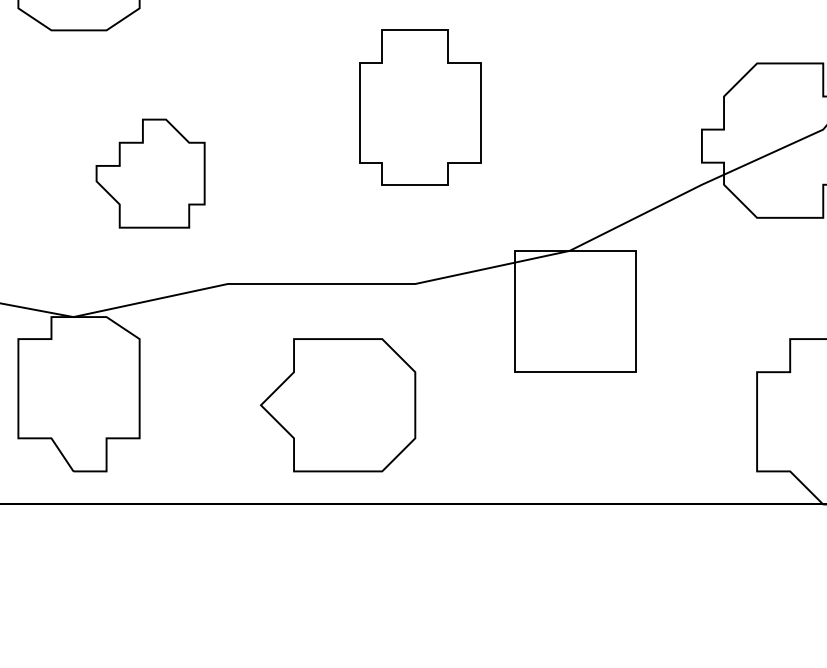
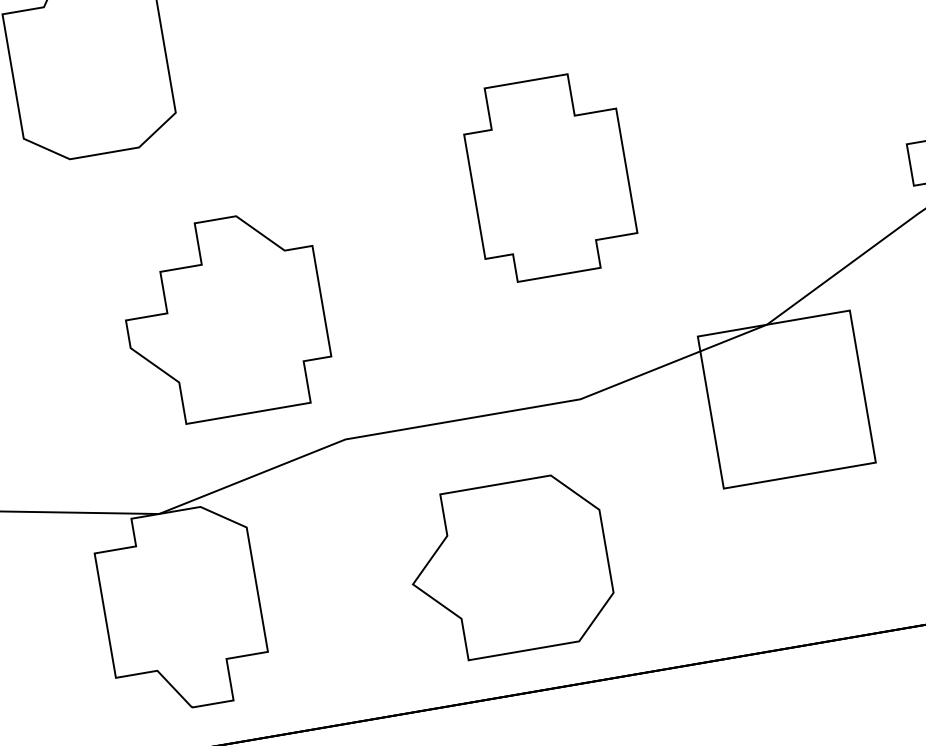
part: (150, 173) -> (224, 317), size x1.43

